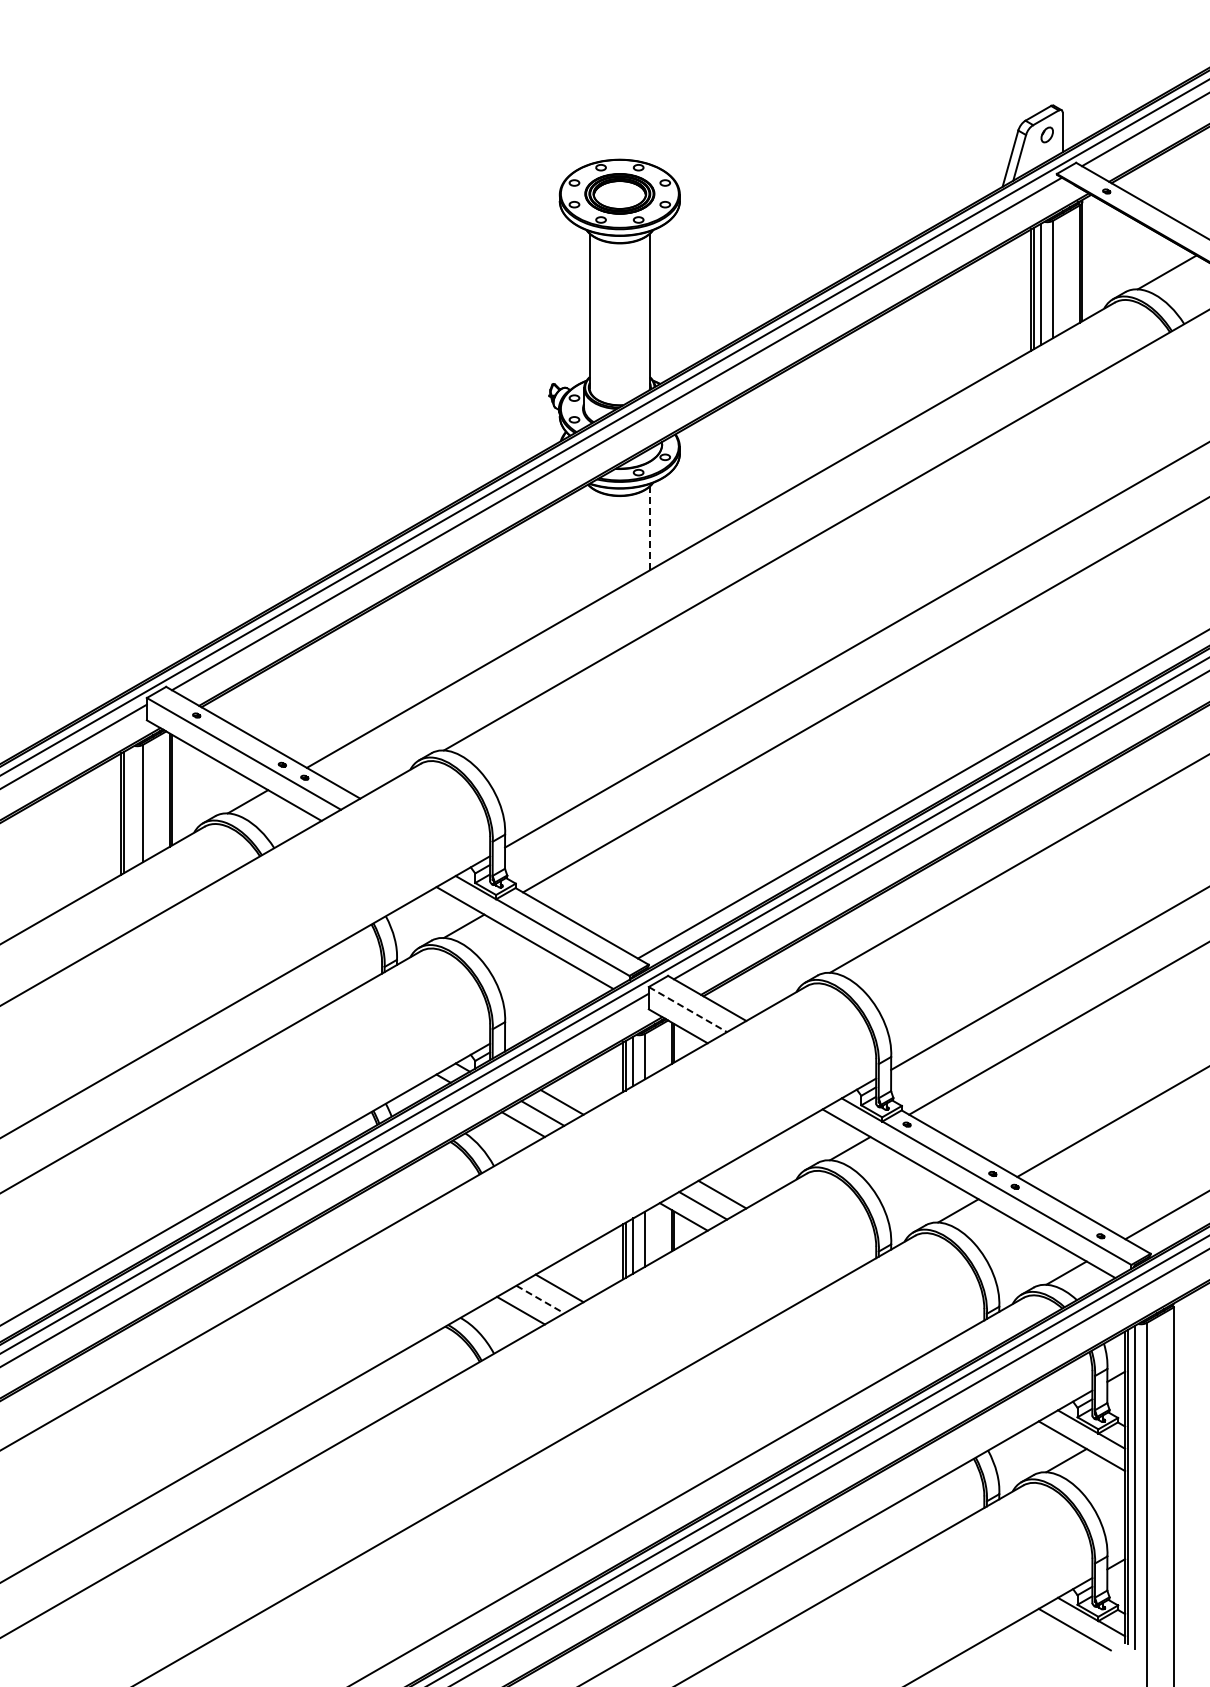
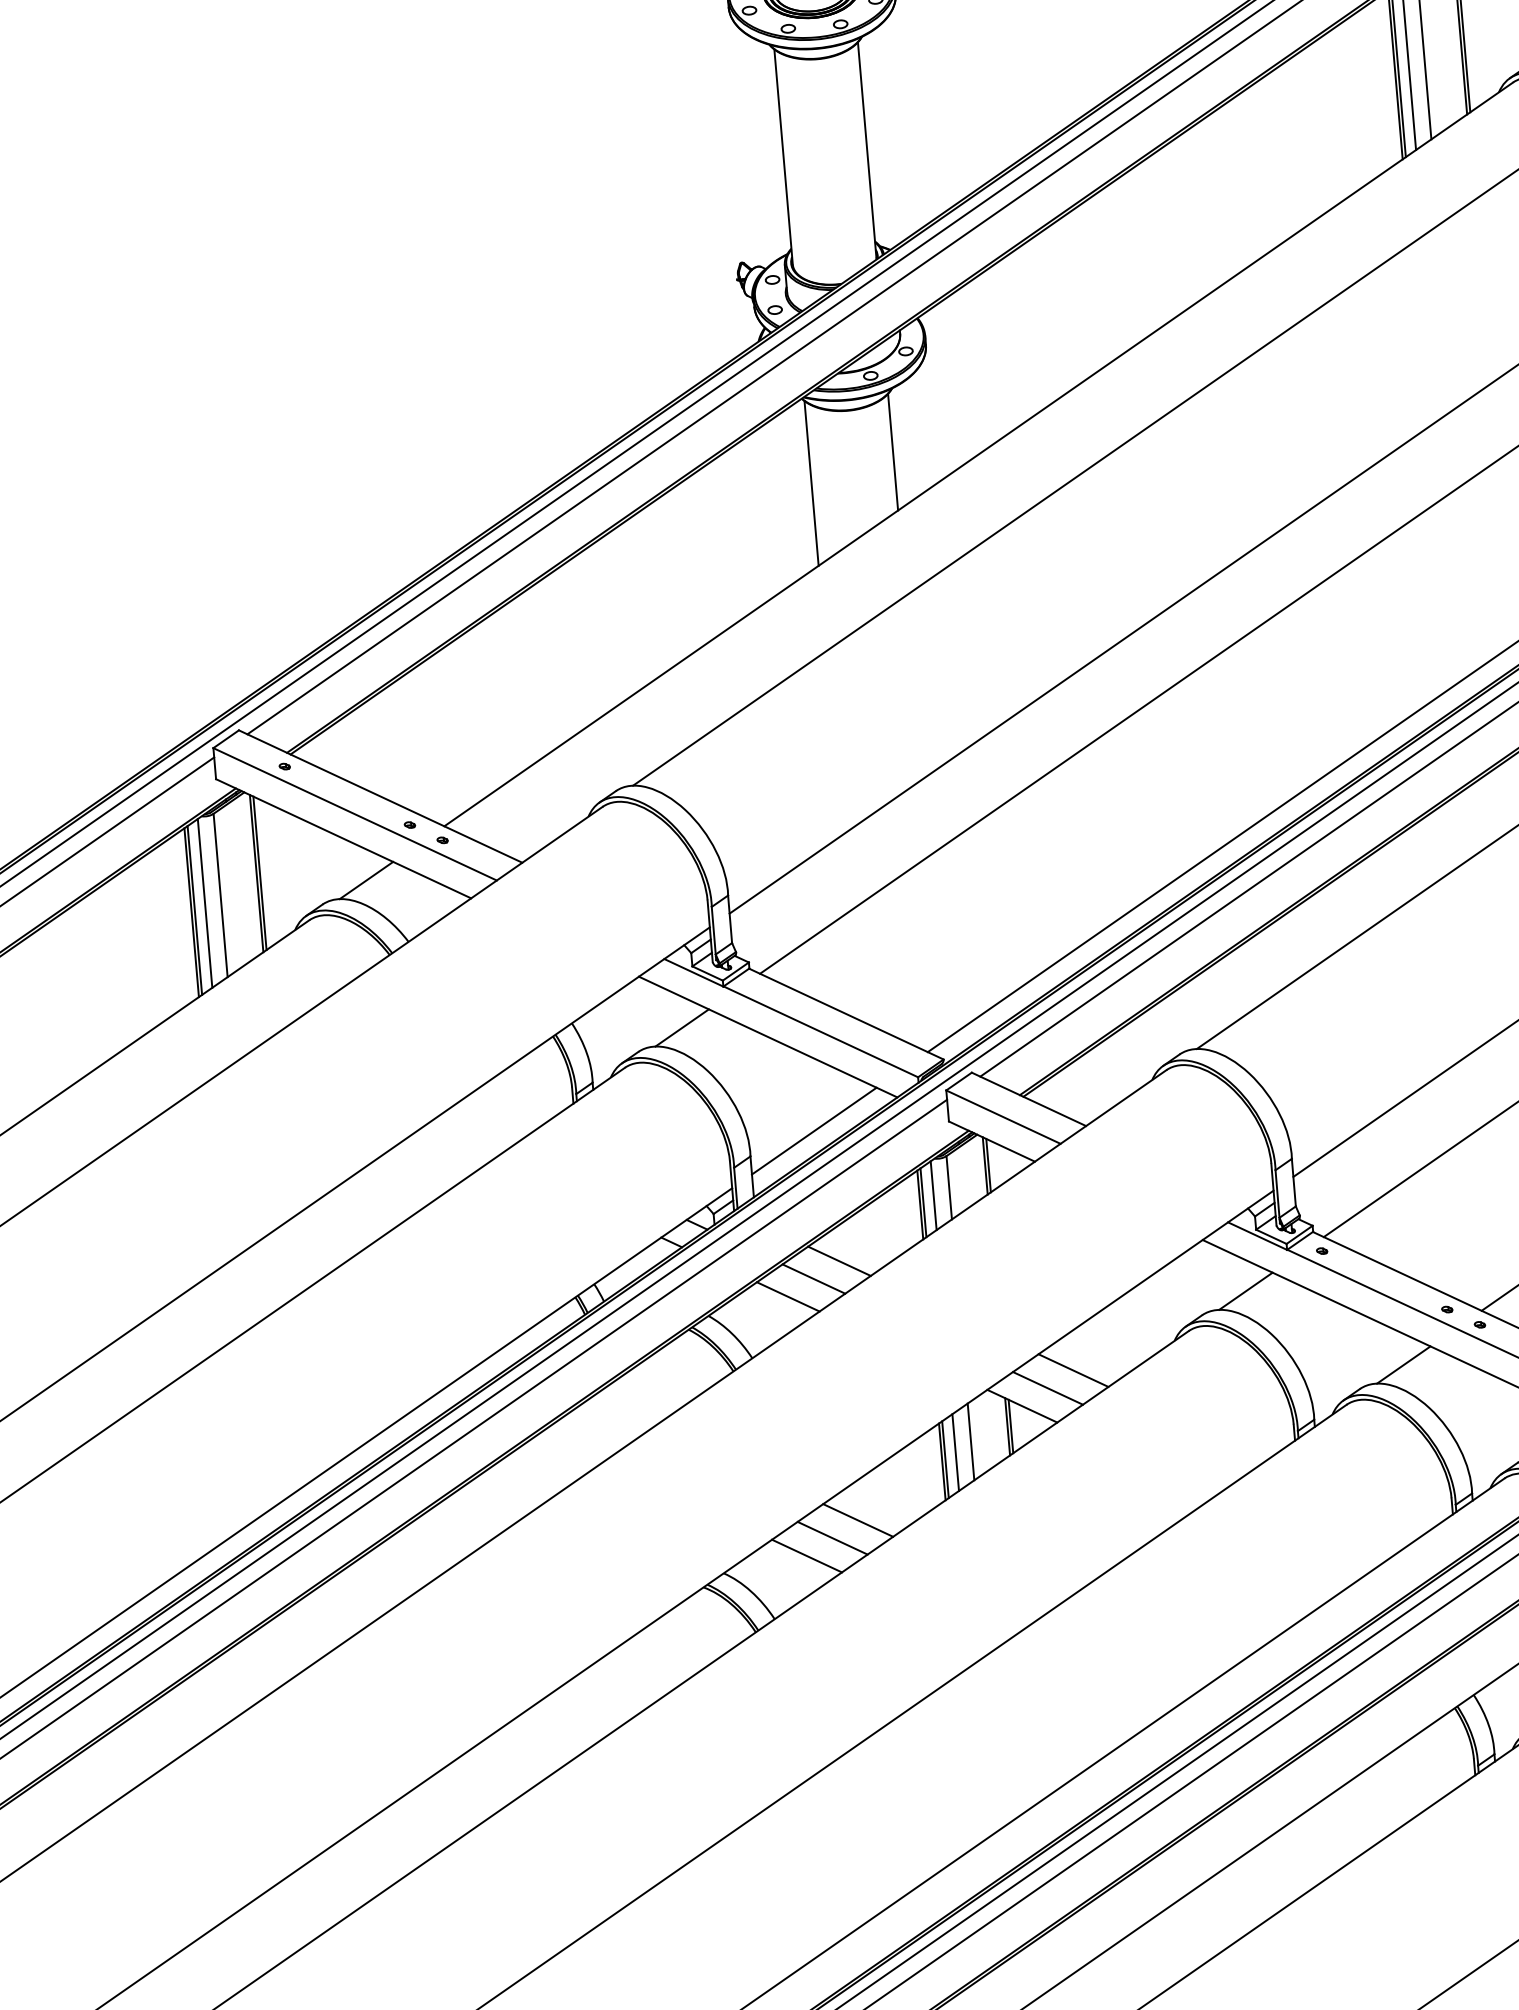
line: (649, 528) -> (892, 452), dashed -> solid
line: (589, 545) -> (811, 483), added
line: (131, 807) -> (205, 902), added
line: (552, 1007) -> (814, 1130), added
line: (688, 1009) -> (1004, 1116), dashed -> solid
line: (540, 1299) -> (832, 1538), dashed -> solid

